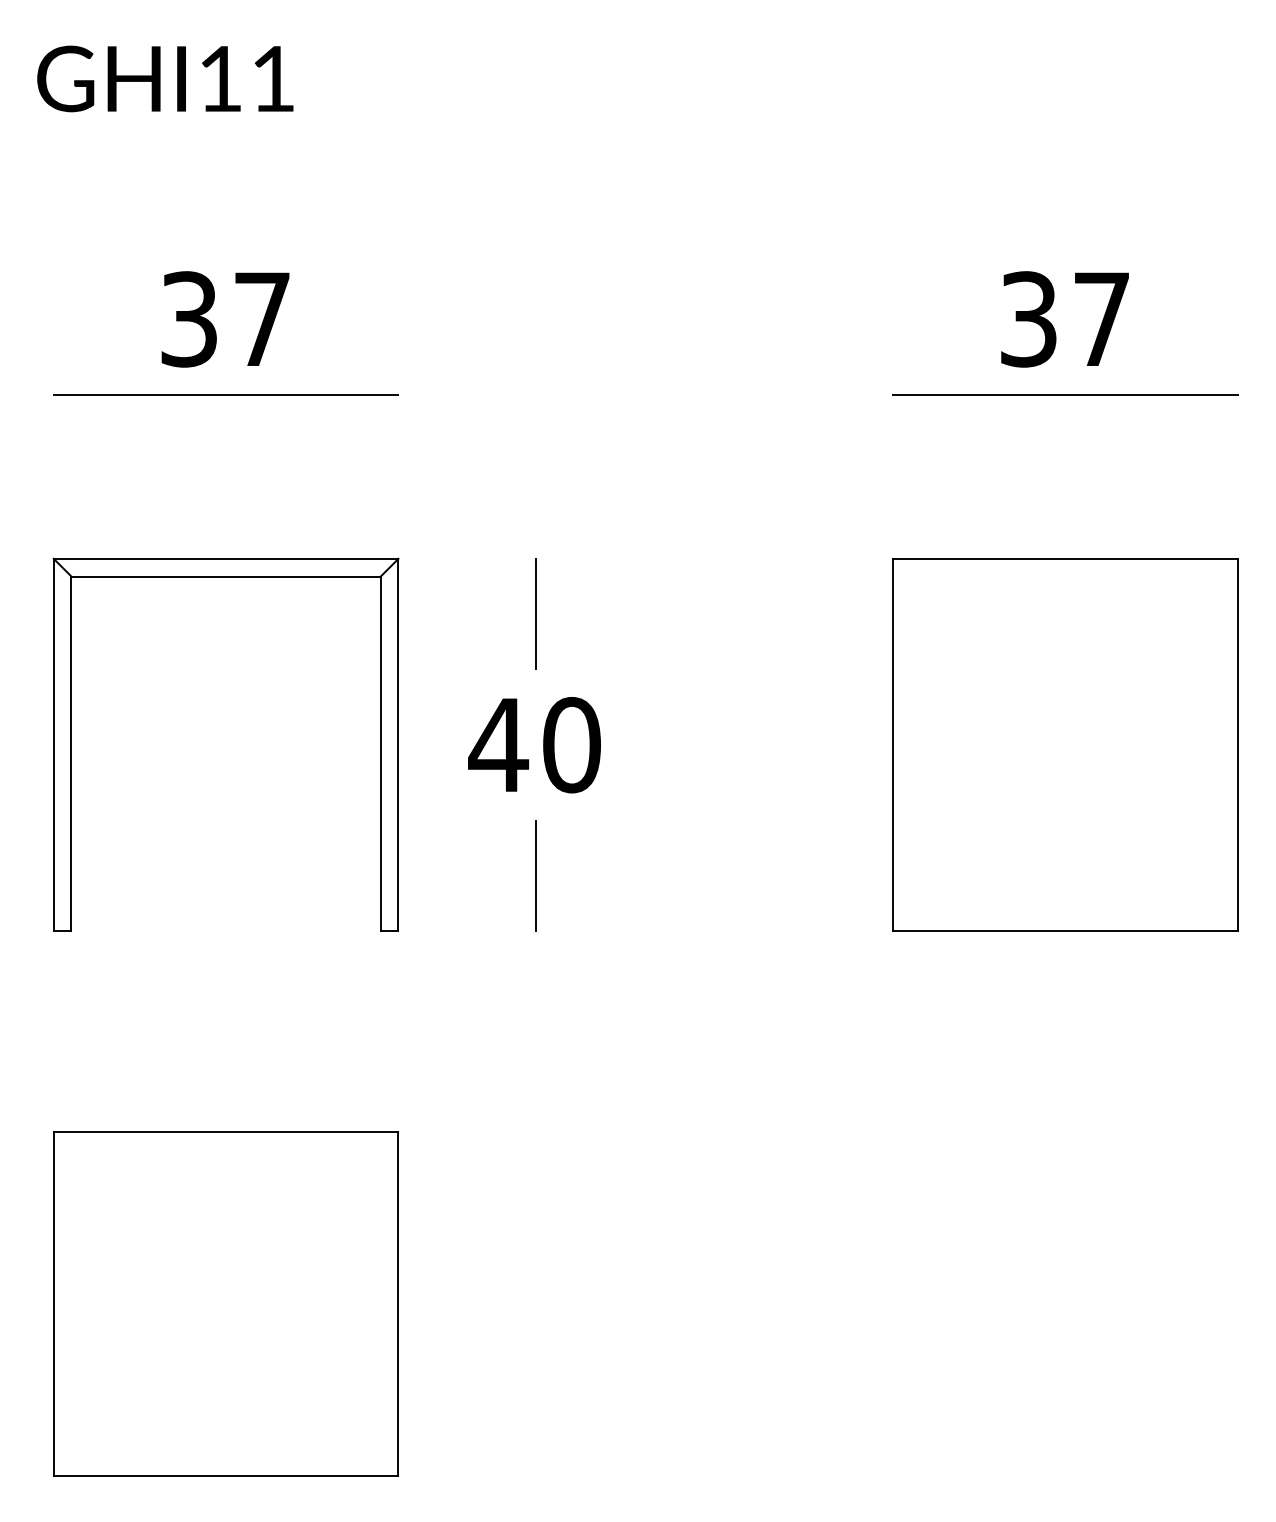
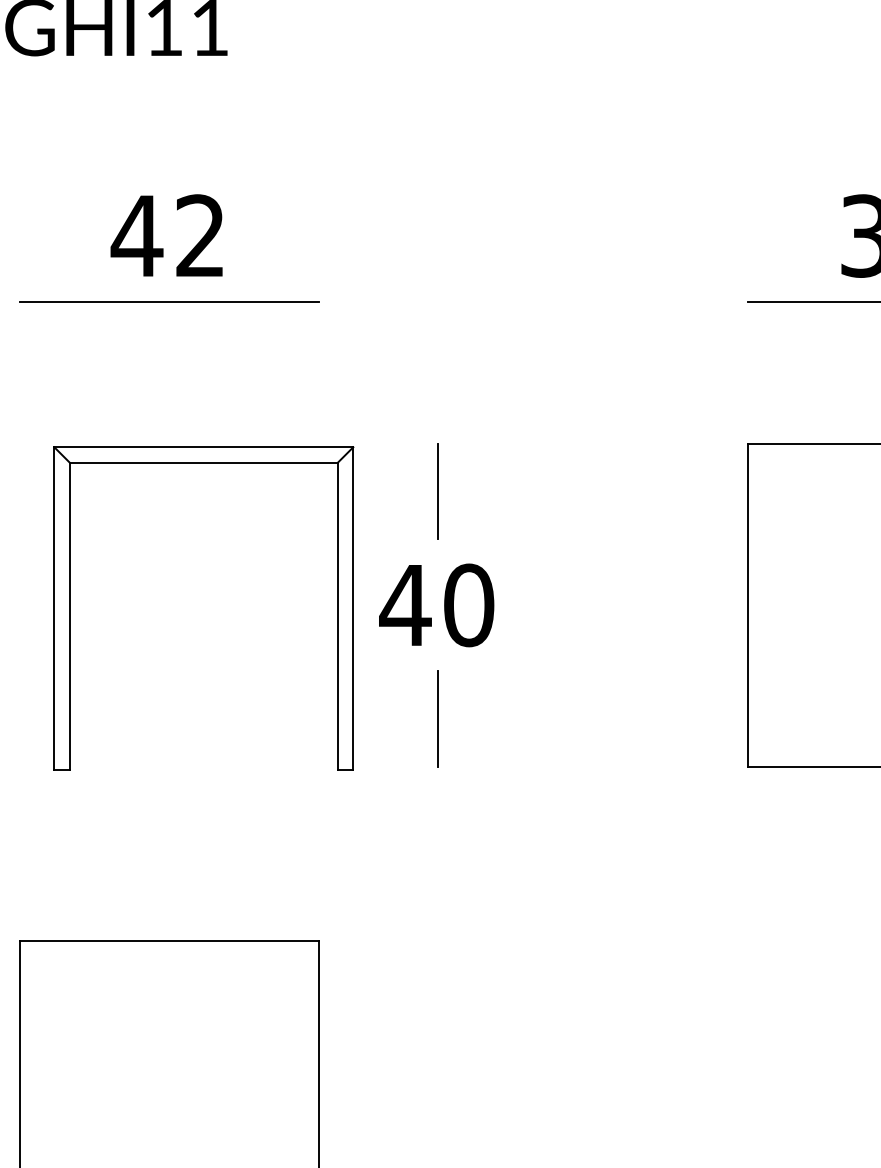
text: (223, 319) -> (166, 236), 37 -> 42
part: (71, 744) -> (69, 608), moved

